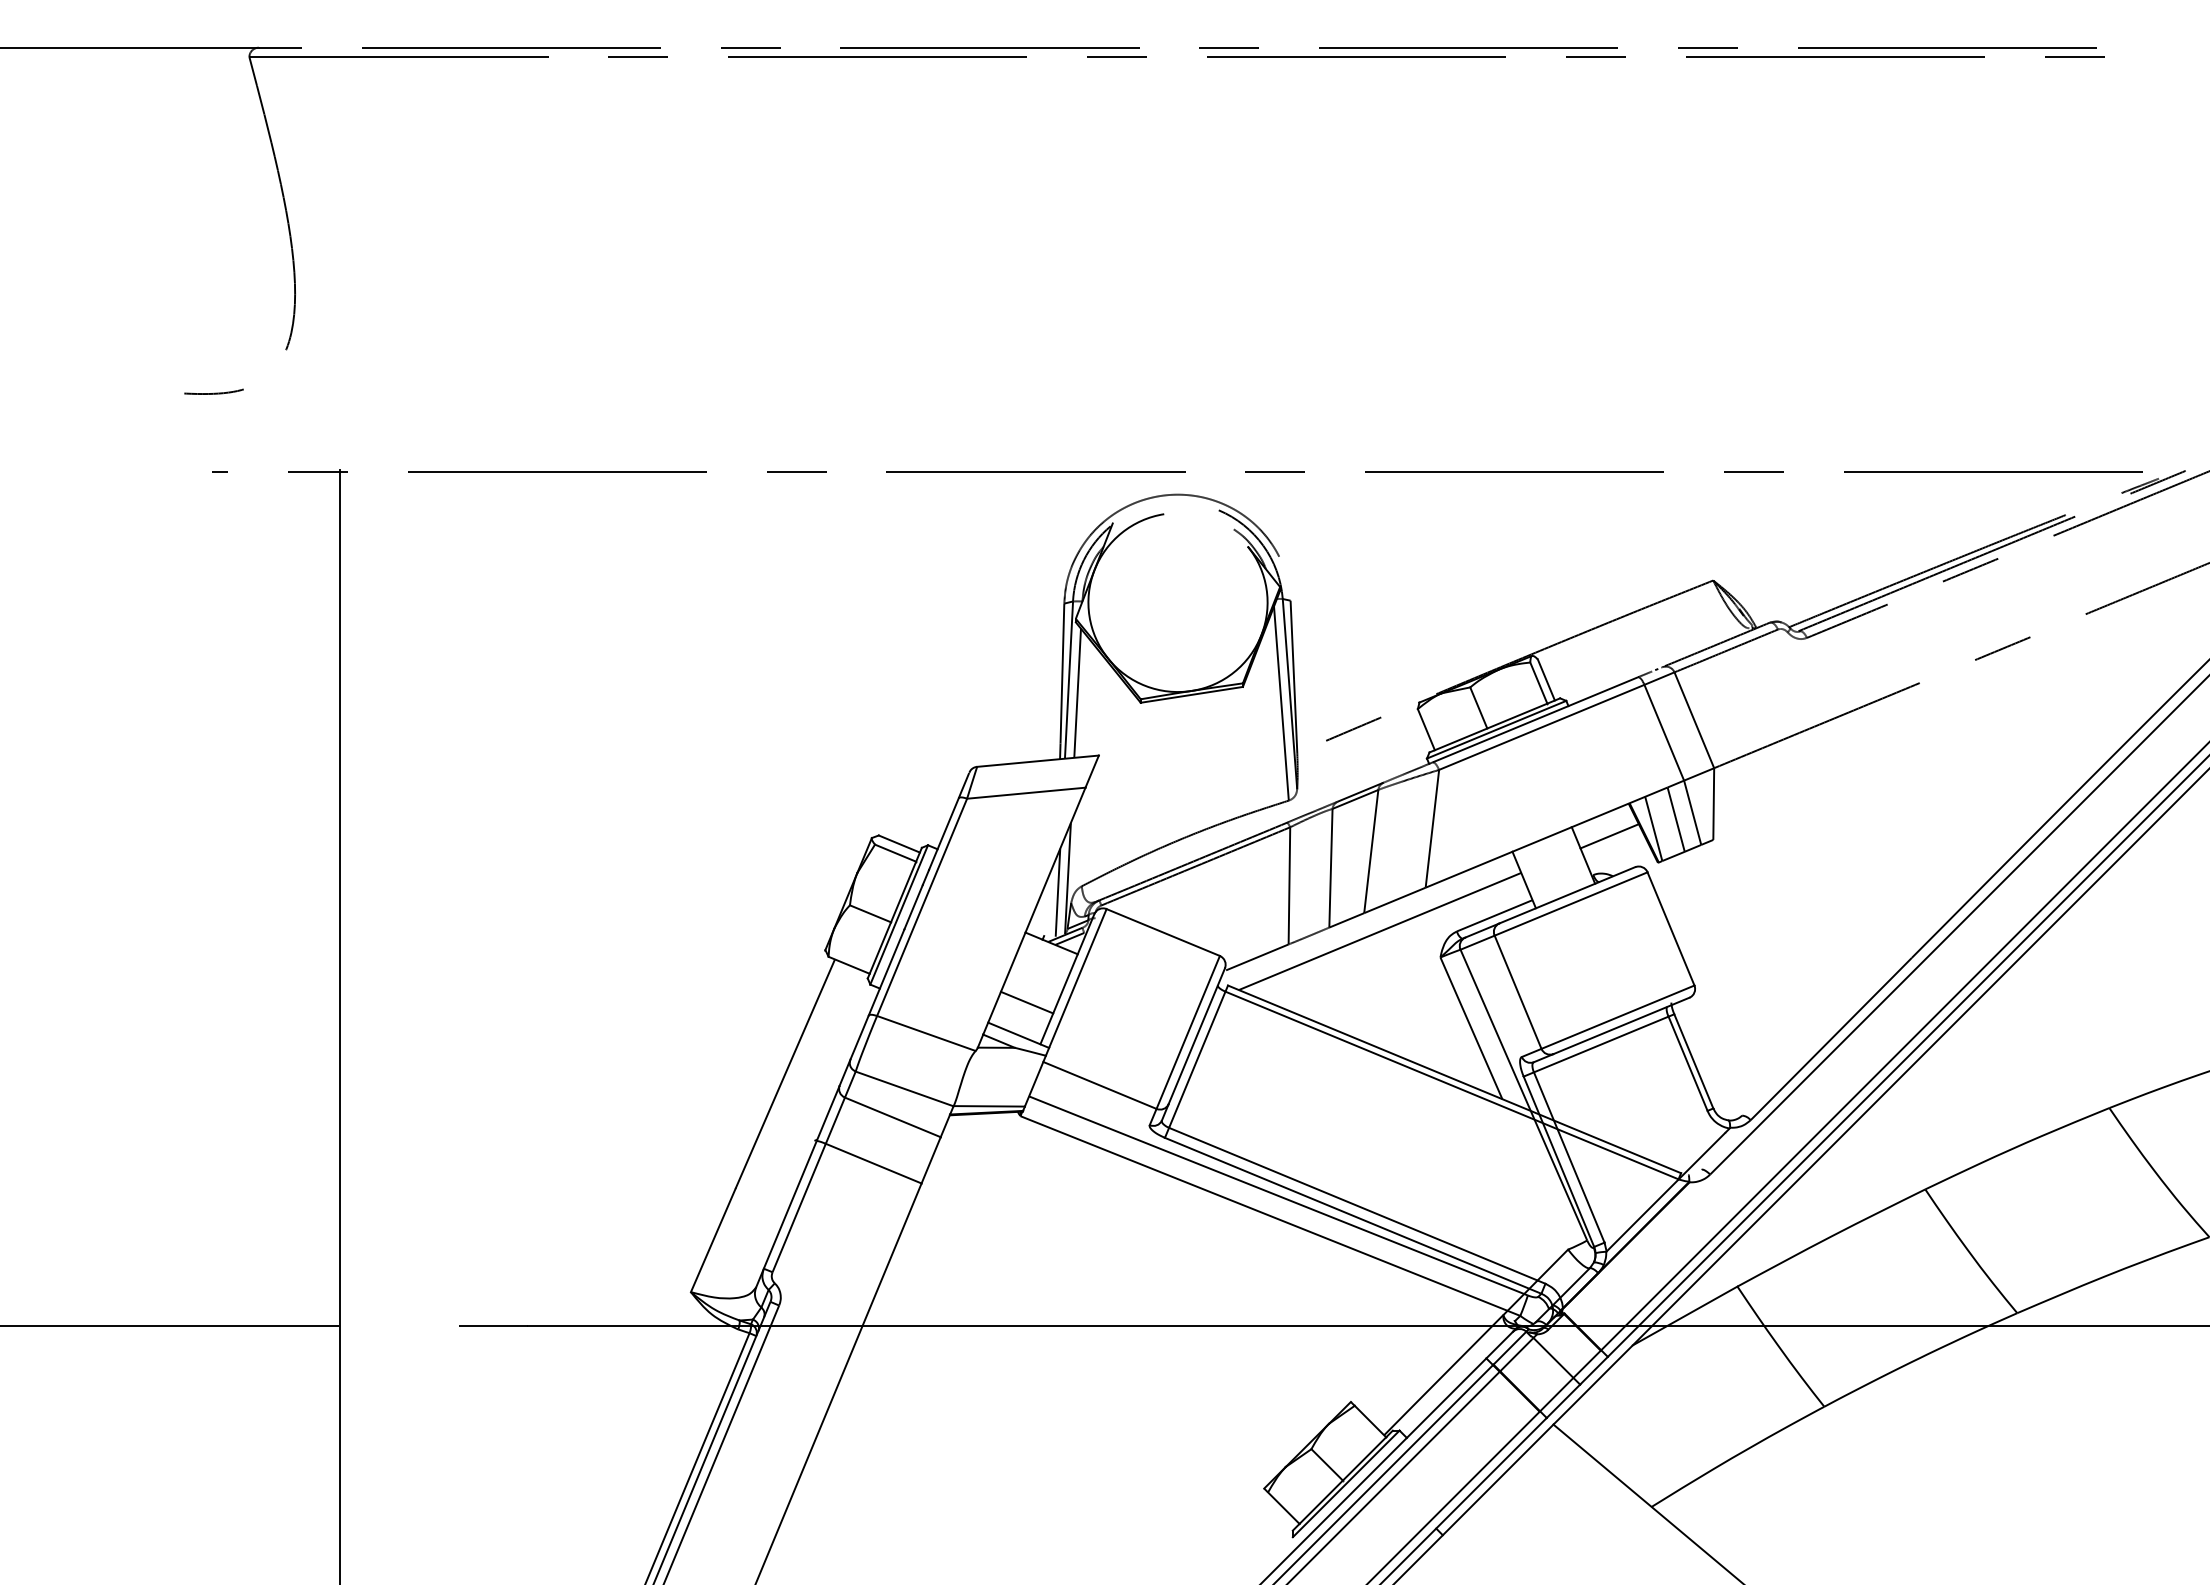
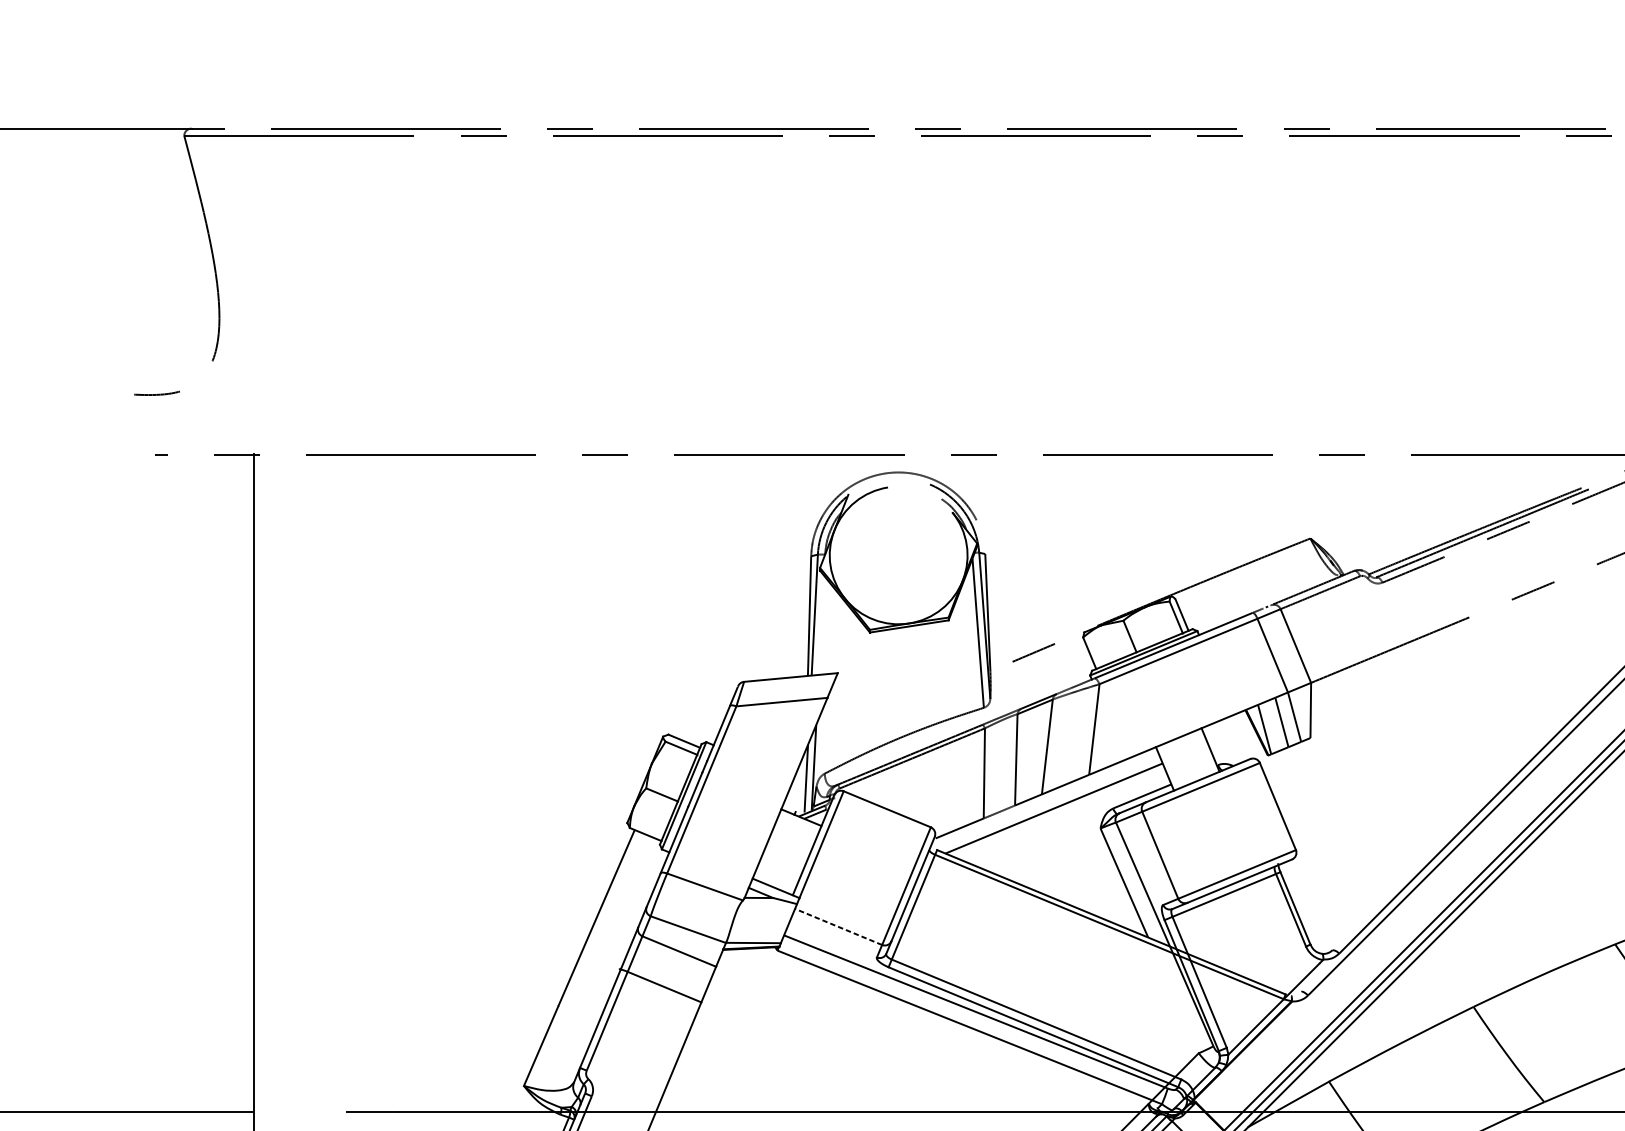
line: (1077, 692) -> (821, 624), removed
line: (1609, 836) -> (1230, 735), removed
line: (1026, 1002) -> (782, 863), removed
line: (1099, 1085) -> (838, 926), solid -> dashed

